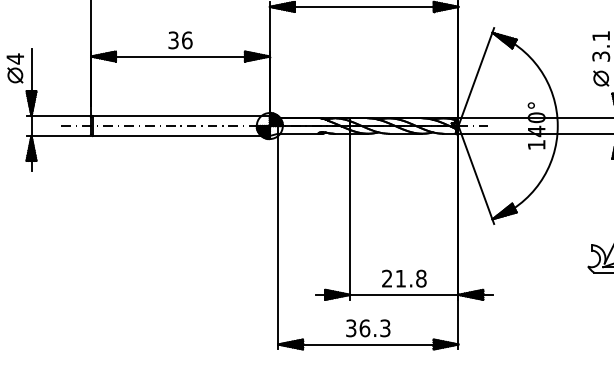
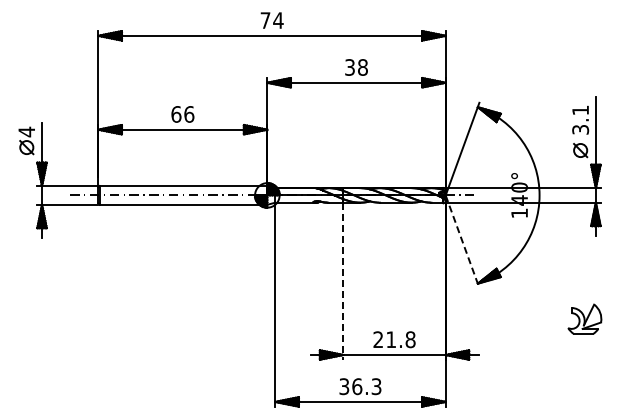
text: (173, 40) -> (176, 114), 36 -> 66
line: (476, 175) -> (462, 242), solid -> dashed
line: (350, 217) -> (343, 281), solid -> dashed

